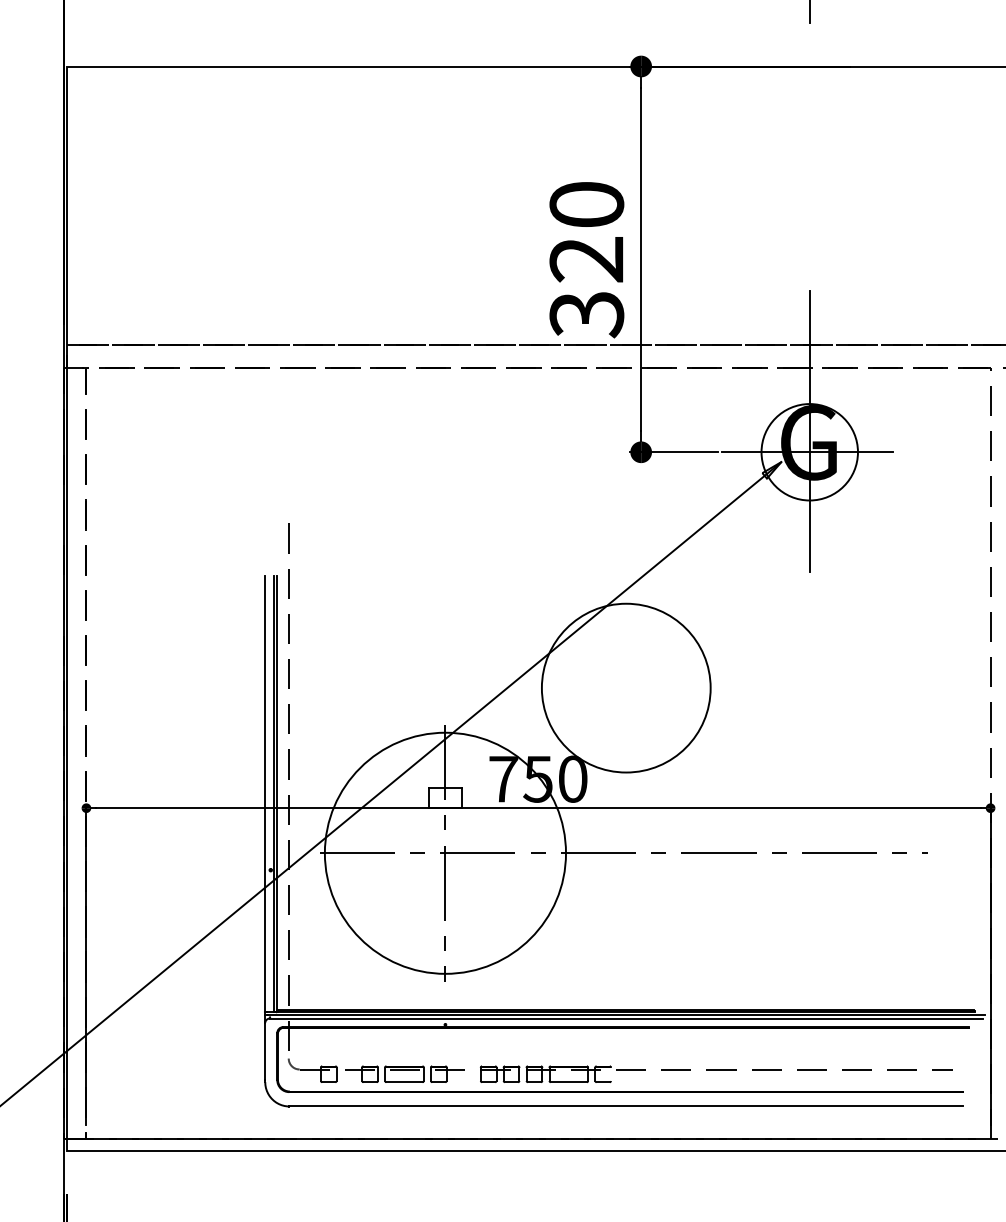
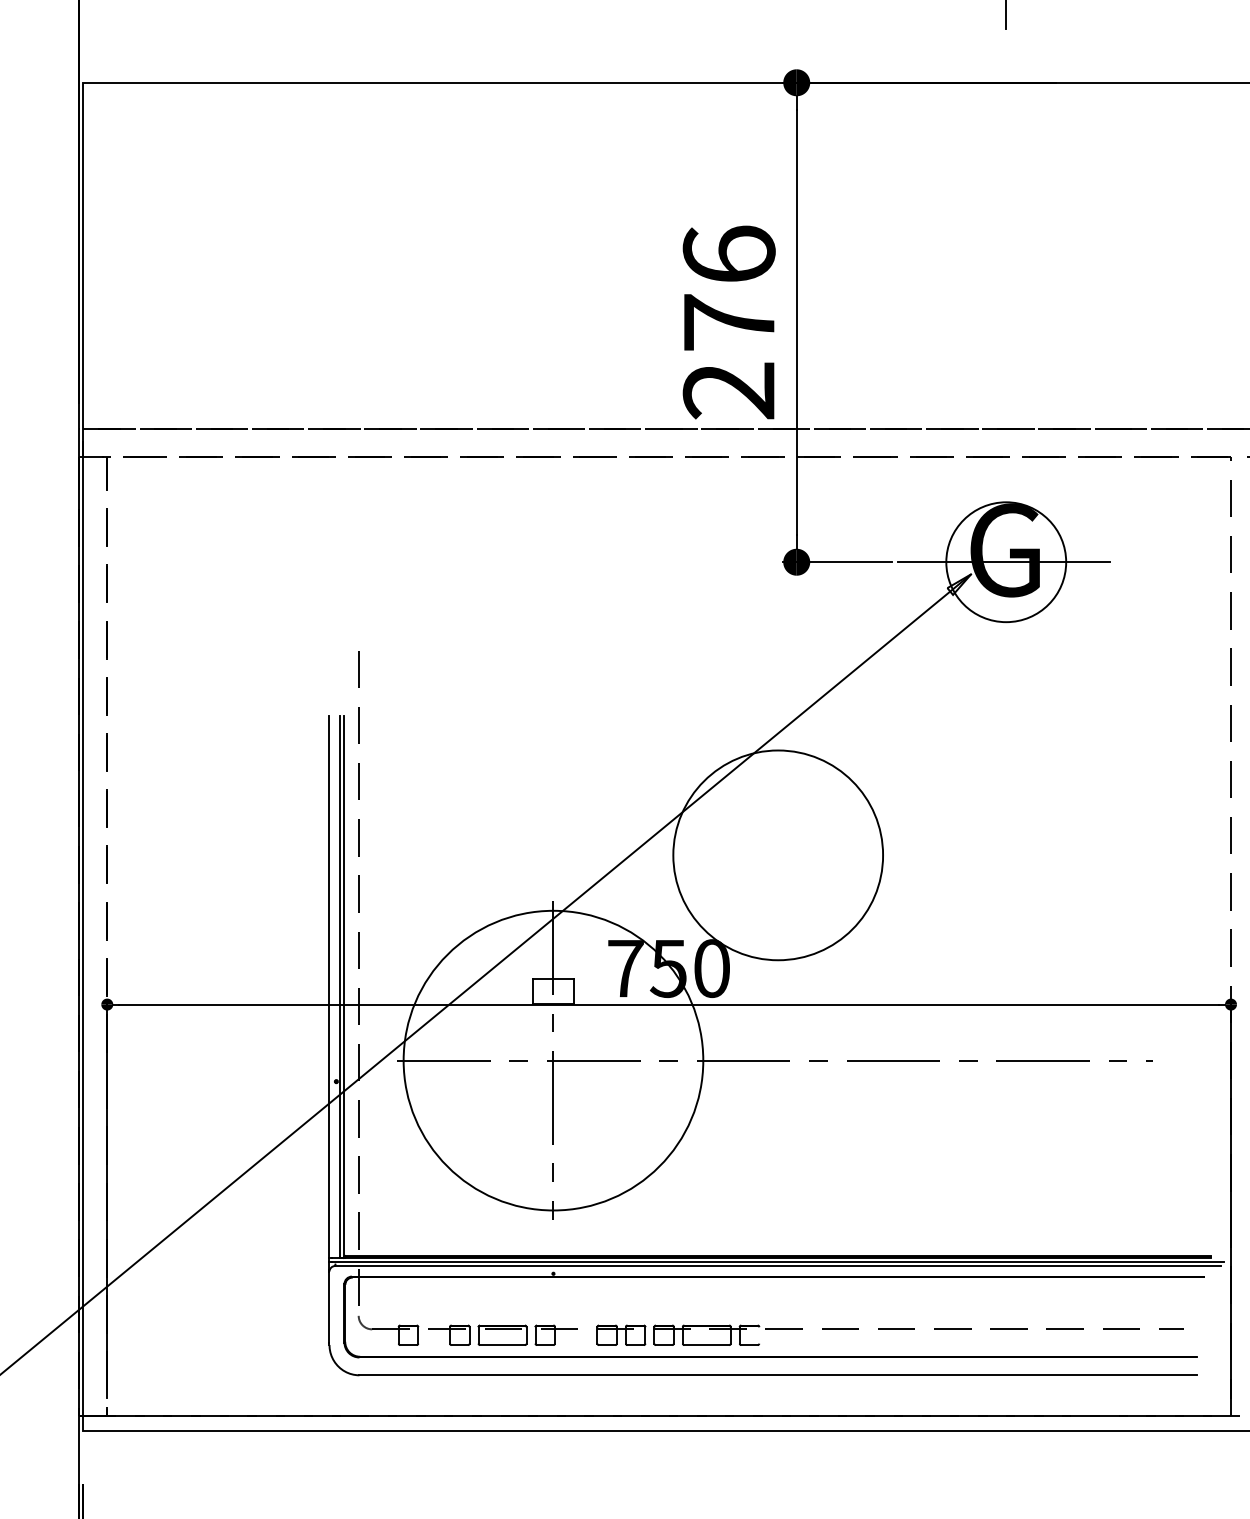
text: (586, 259) -> (728, 322), 320 -> 276
line: (809, 431) -> (1006, 536), removed

